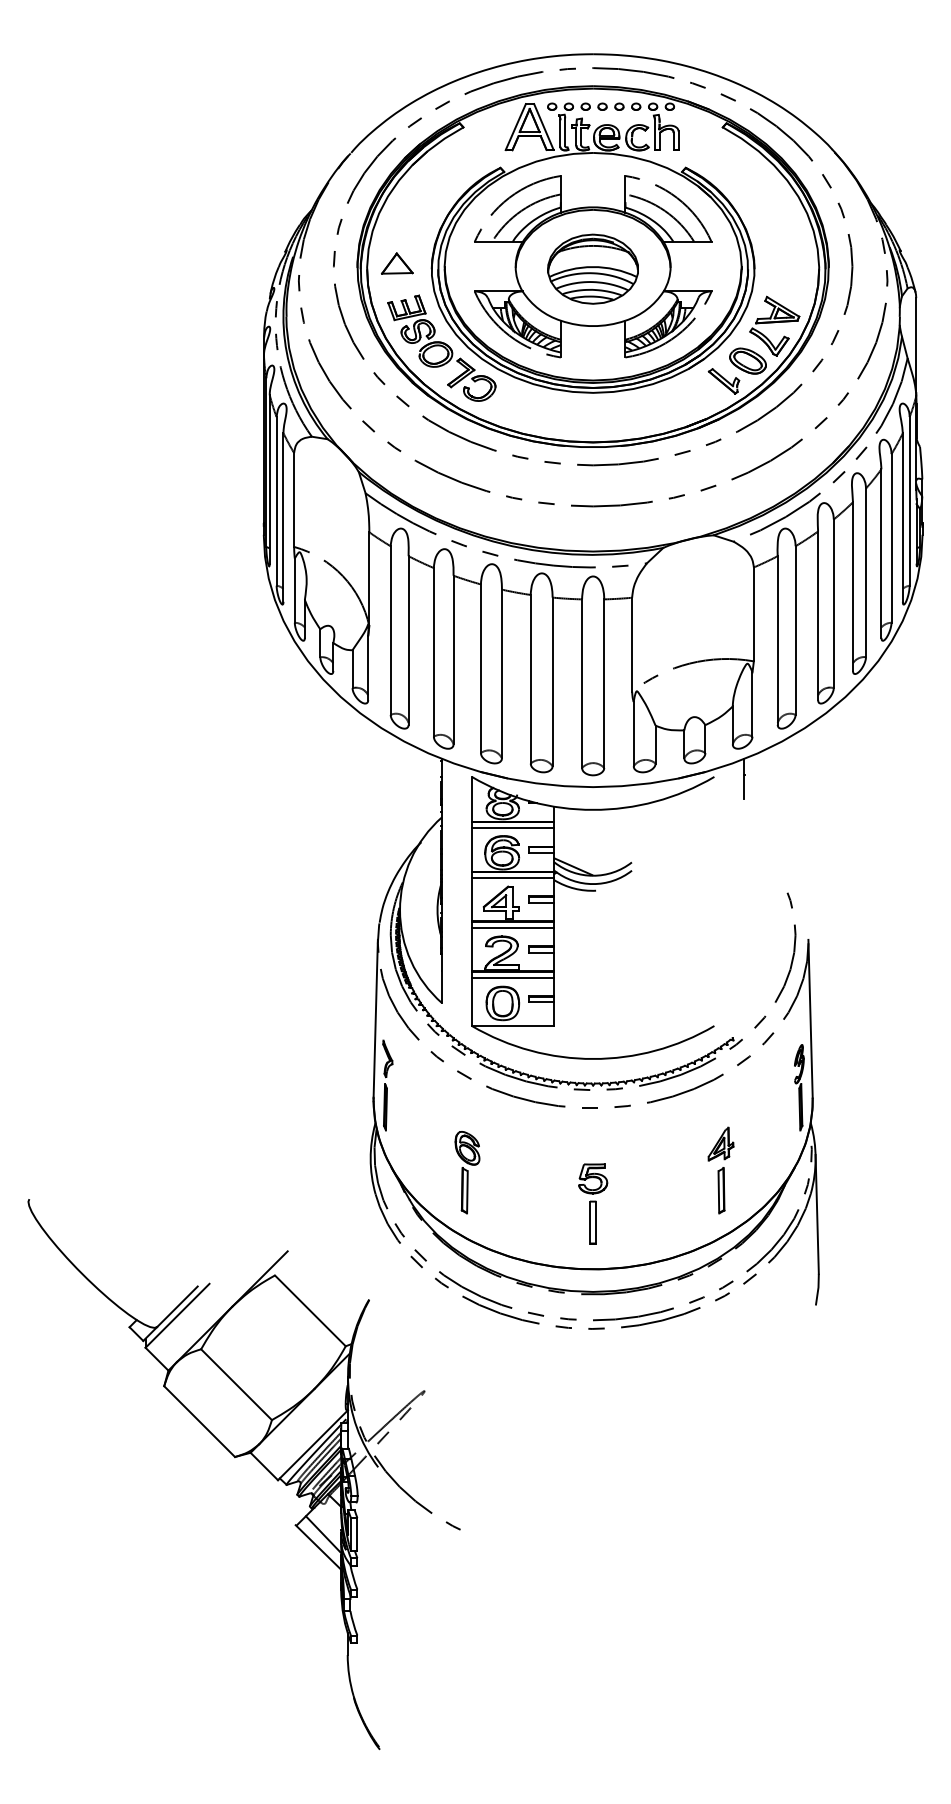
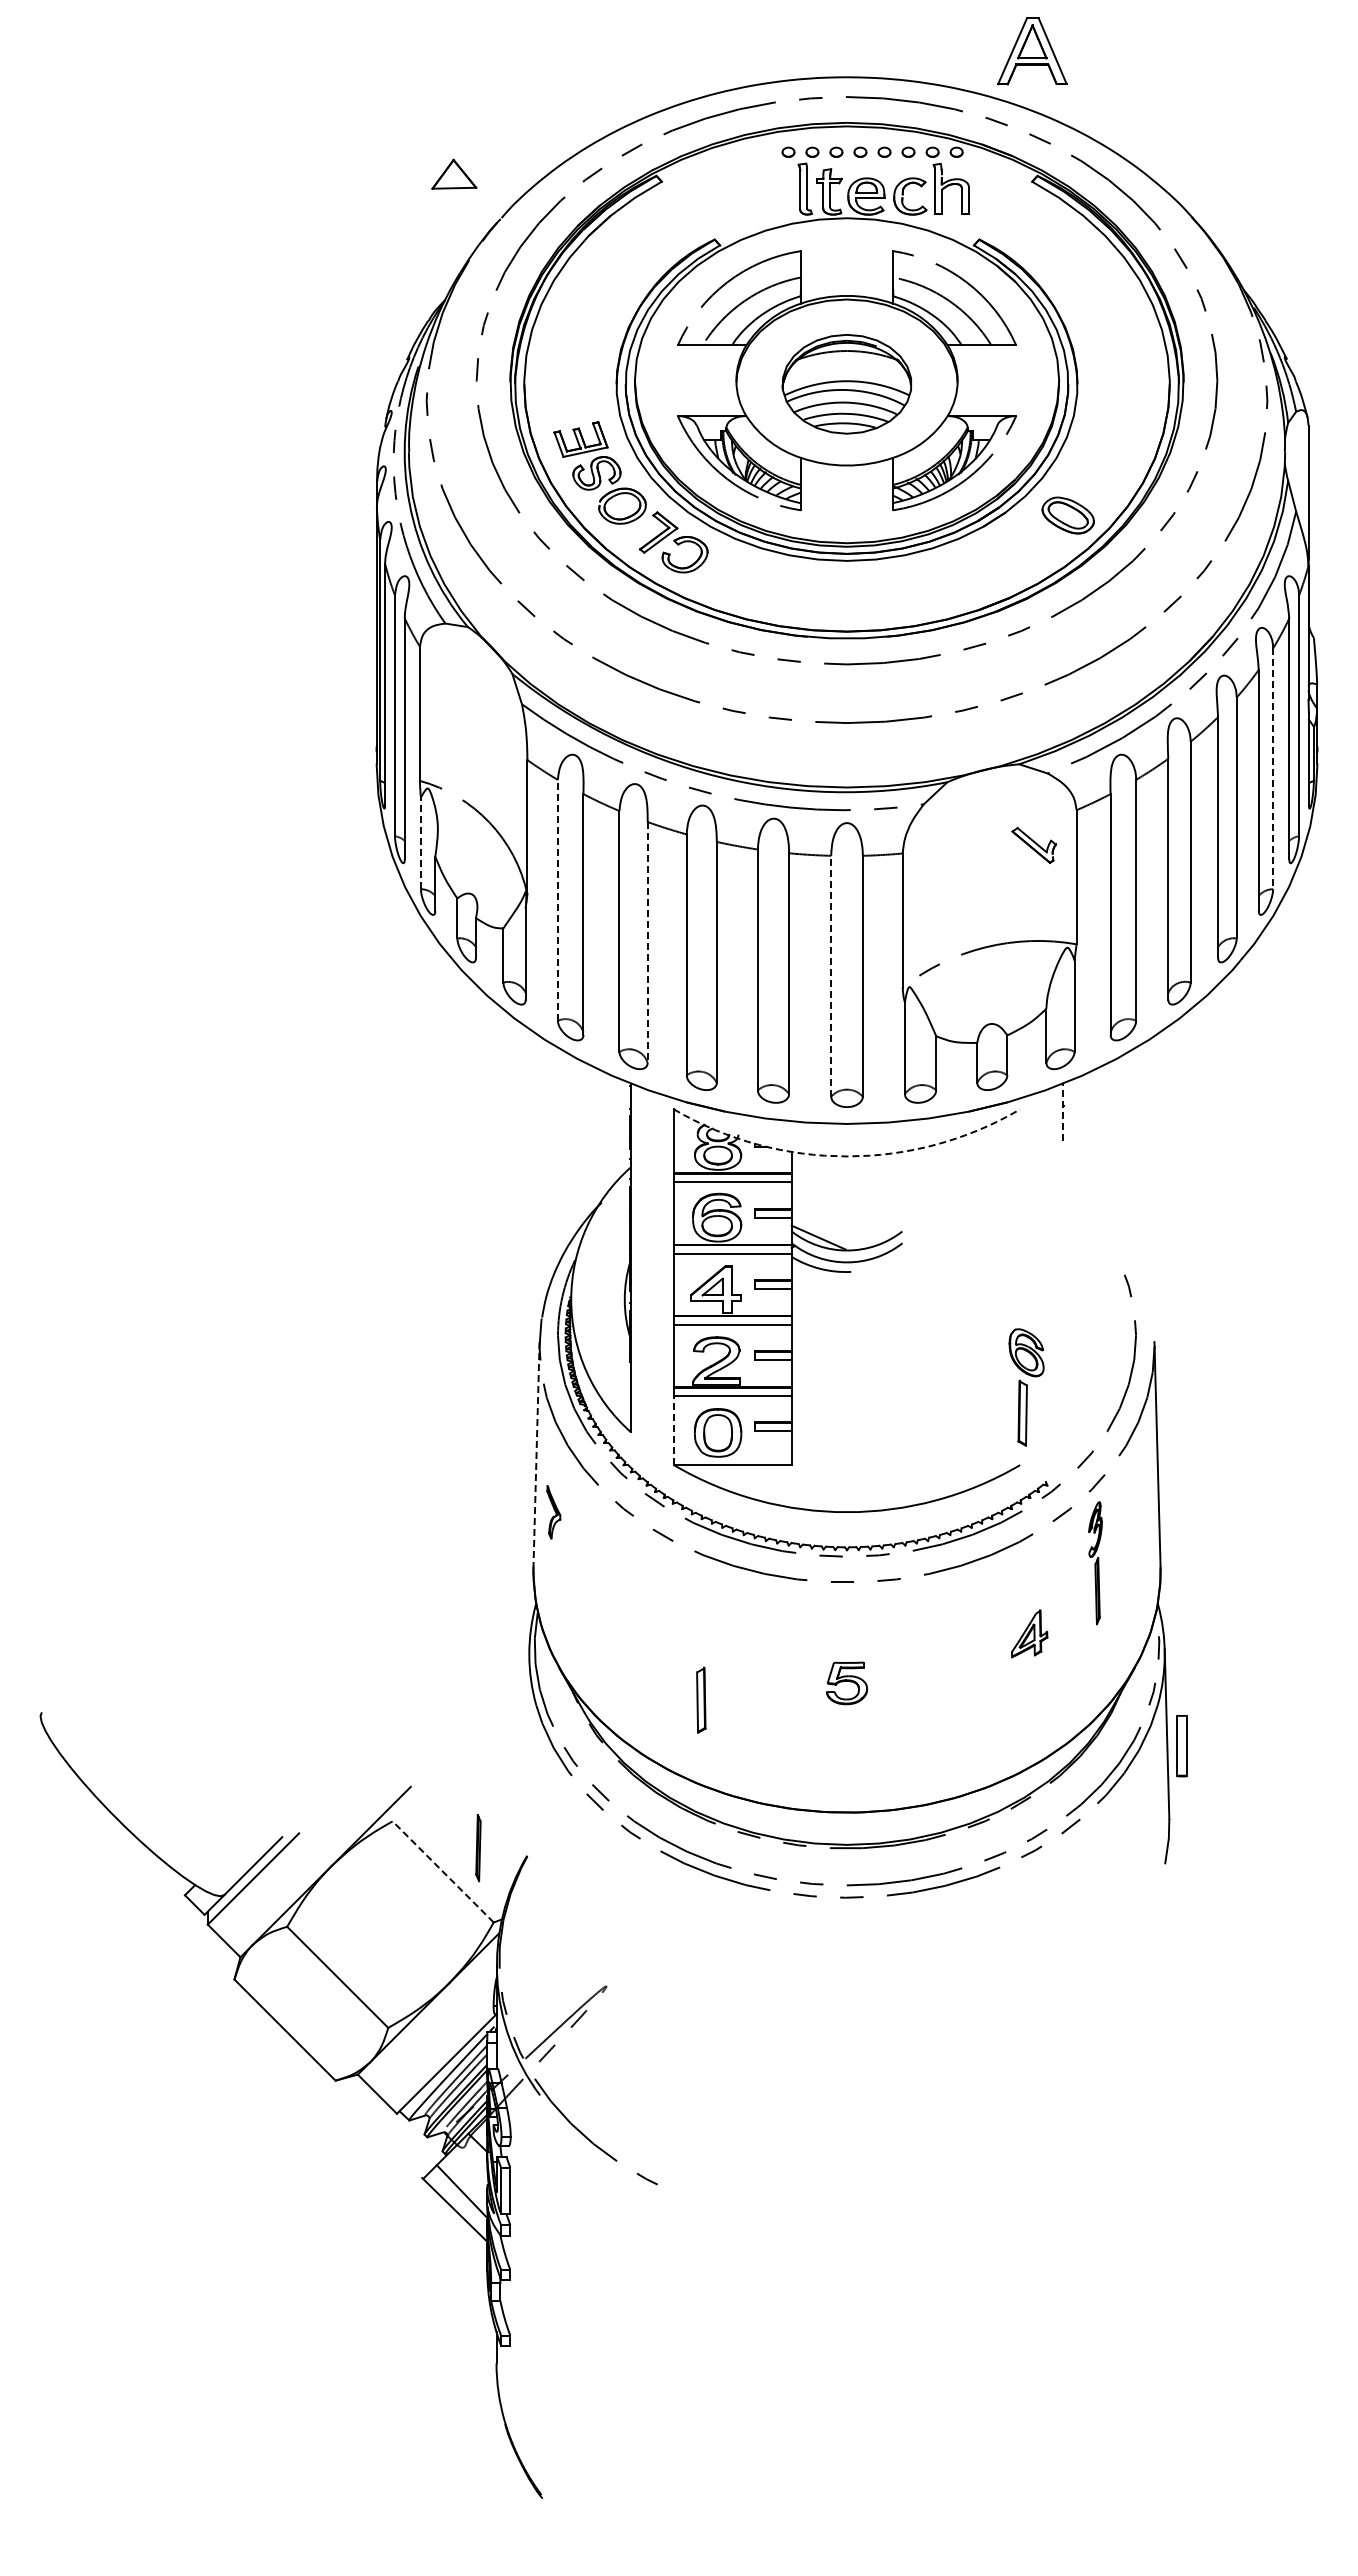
part: (529, 127) -> (1032, 51), moved
part: (397, 263) -> (454, 173), moved
part: (774, 326) -> (1106, 465), removed
part: (723, 380) -> (1033, 844), moved
line: (891, 538) -> (1273, 769), solid -> dashed
line: (294, 590) -> (420, 843), solid -> dashed
line: (390, 629) -> (557, 899), solid -> dashed
line: (453, 660) -> (647, 942), solid -> dashed
line: (582, 683) -> (831, 975), solid -> dashed
line: (744, 778) -> (1062, 1111), solid -> dashed
arc: (593, 809) -> (847, 1156), solid -> dashed
line: (471, 1001) -> (673, 1430), solid -> dashed
line: (375, 1018) -> (536, 1454), solid -> dashed
part: (799, 1087) -> (1095, 1563), moved
part: (385, 1107) -> (478, 1848), moved
part: (467, 1172) -> (1026, 1387), moved
part: (721, 1190) -> (701, 1699), moved
part: (592, 1223) -> (1181, 1746), moved
line: (309, 1310) -> (442, 1871), solid -> dashed

